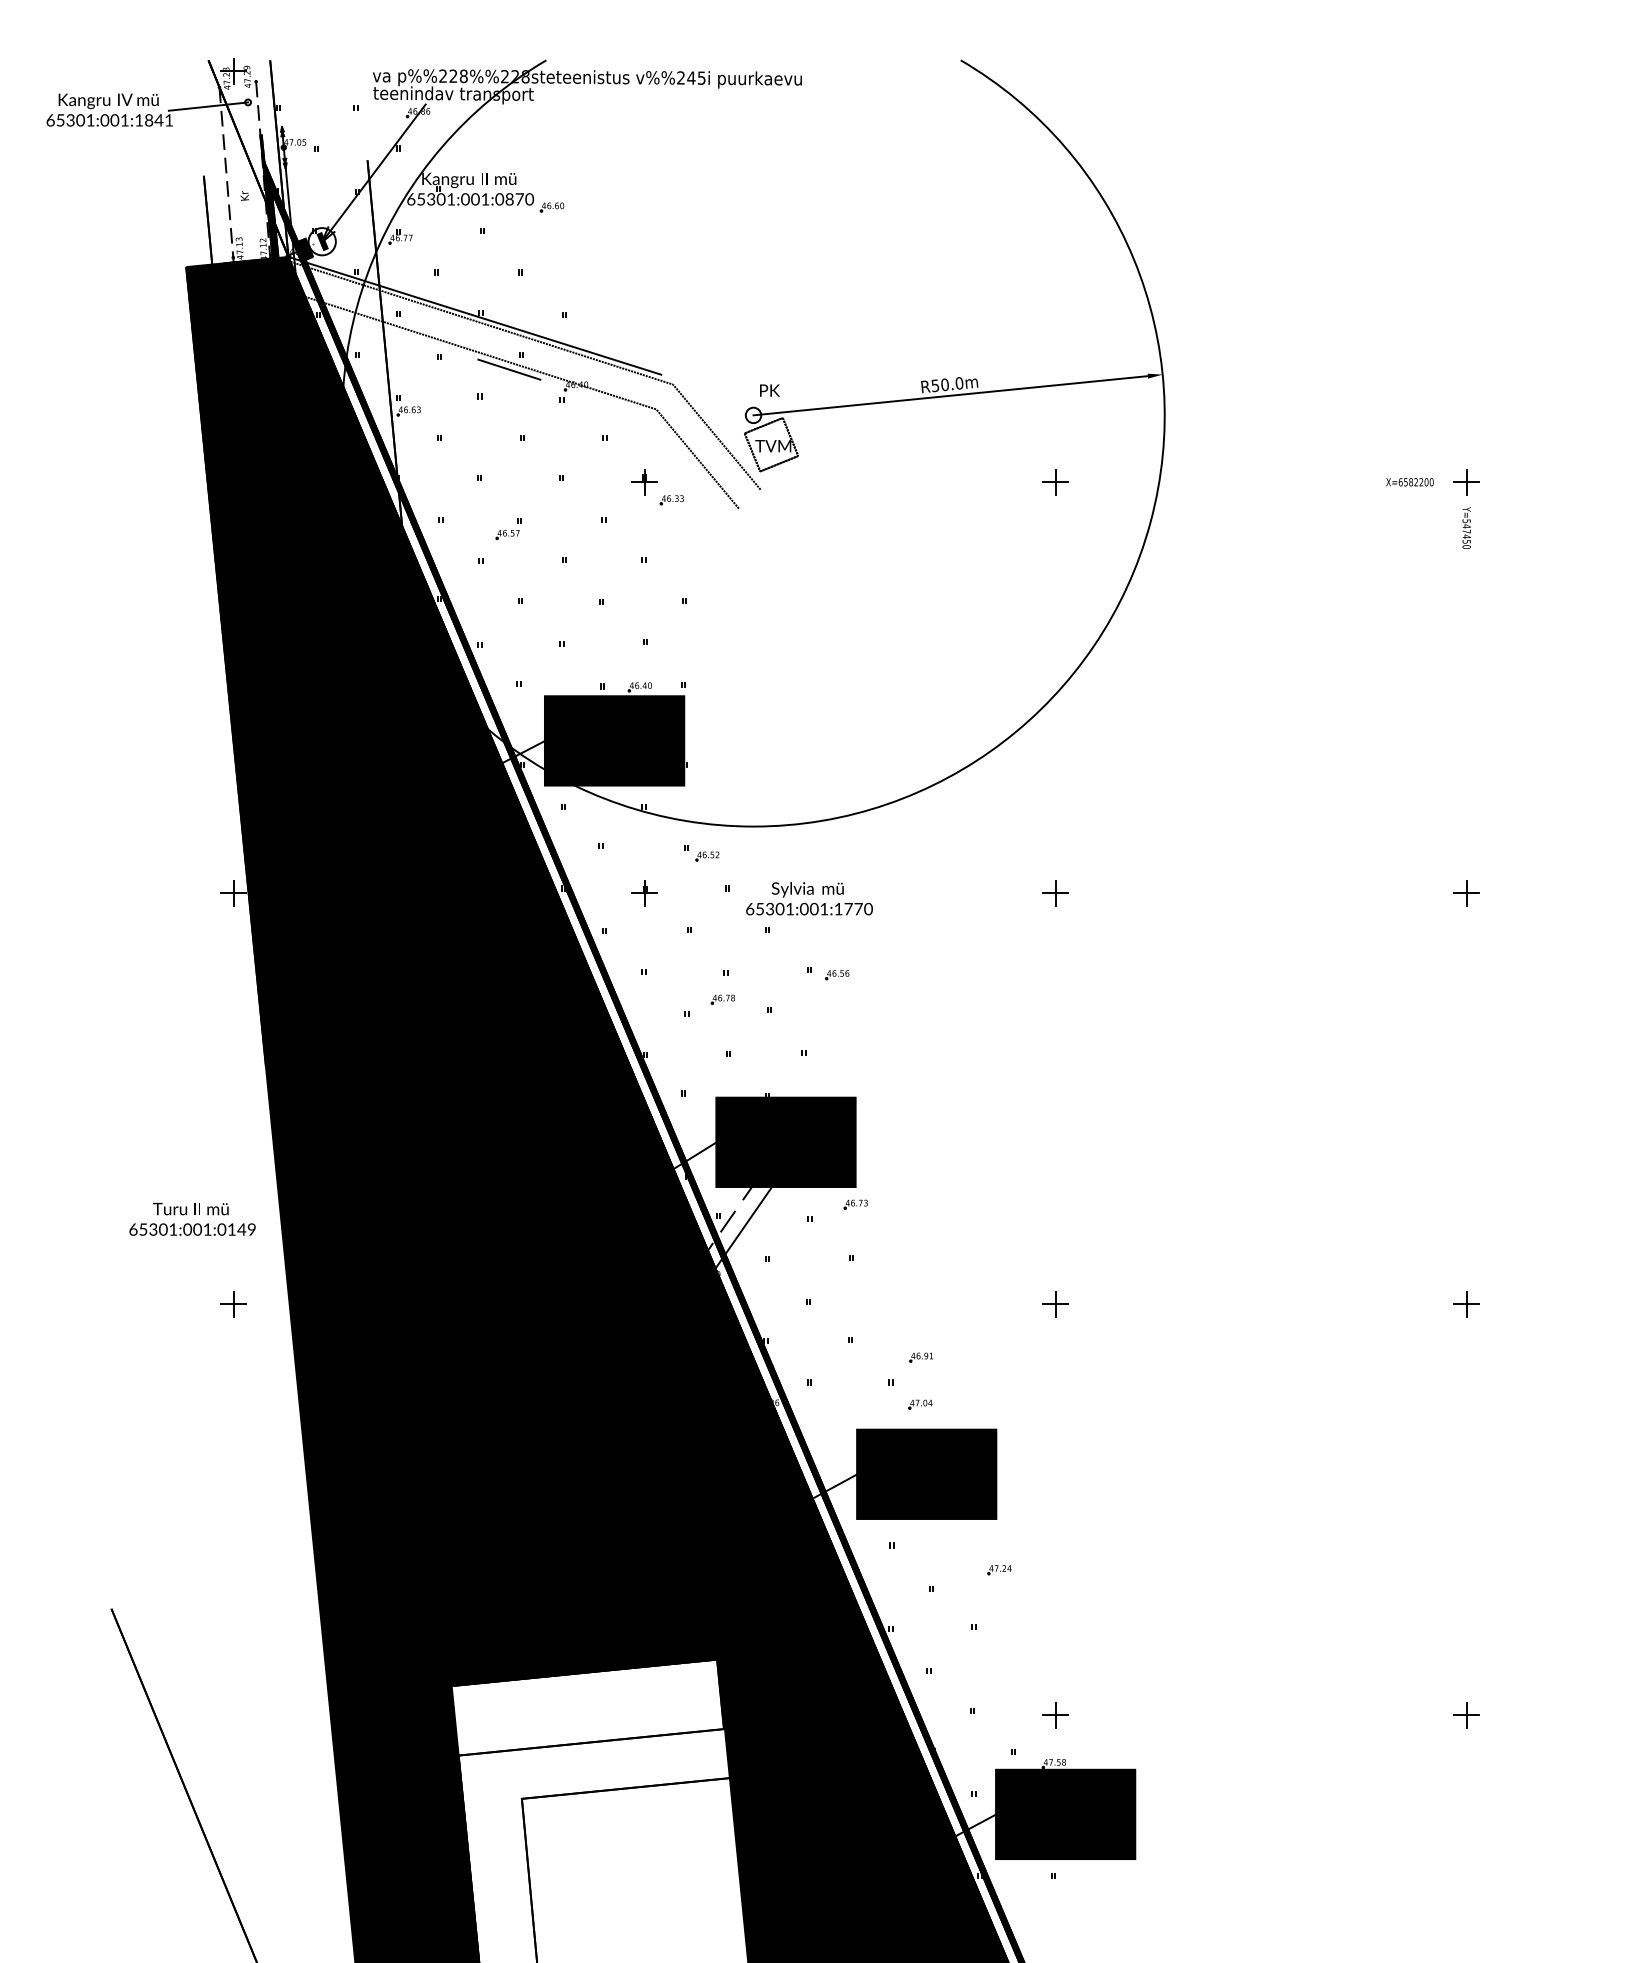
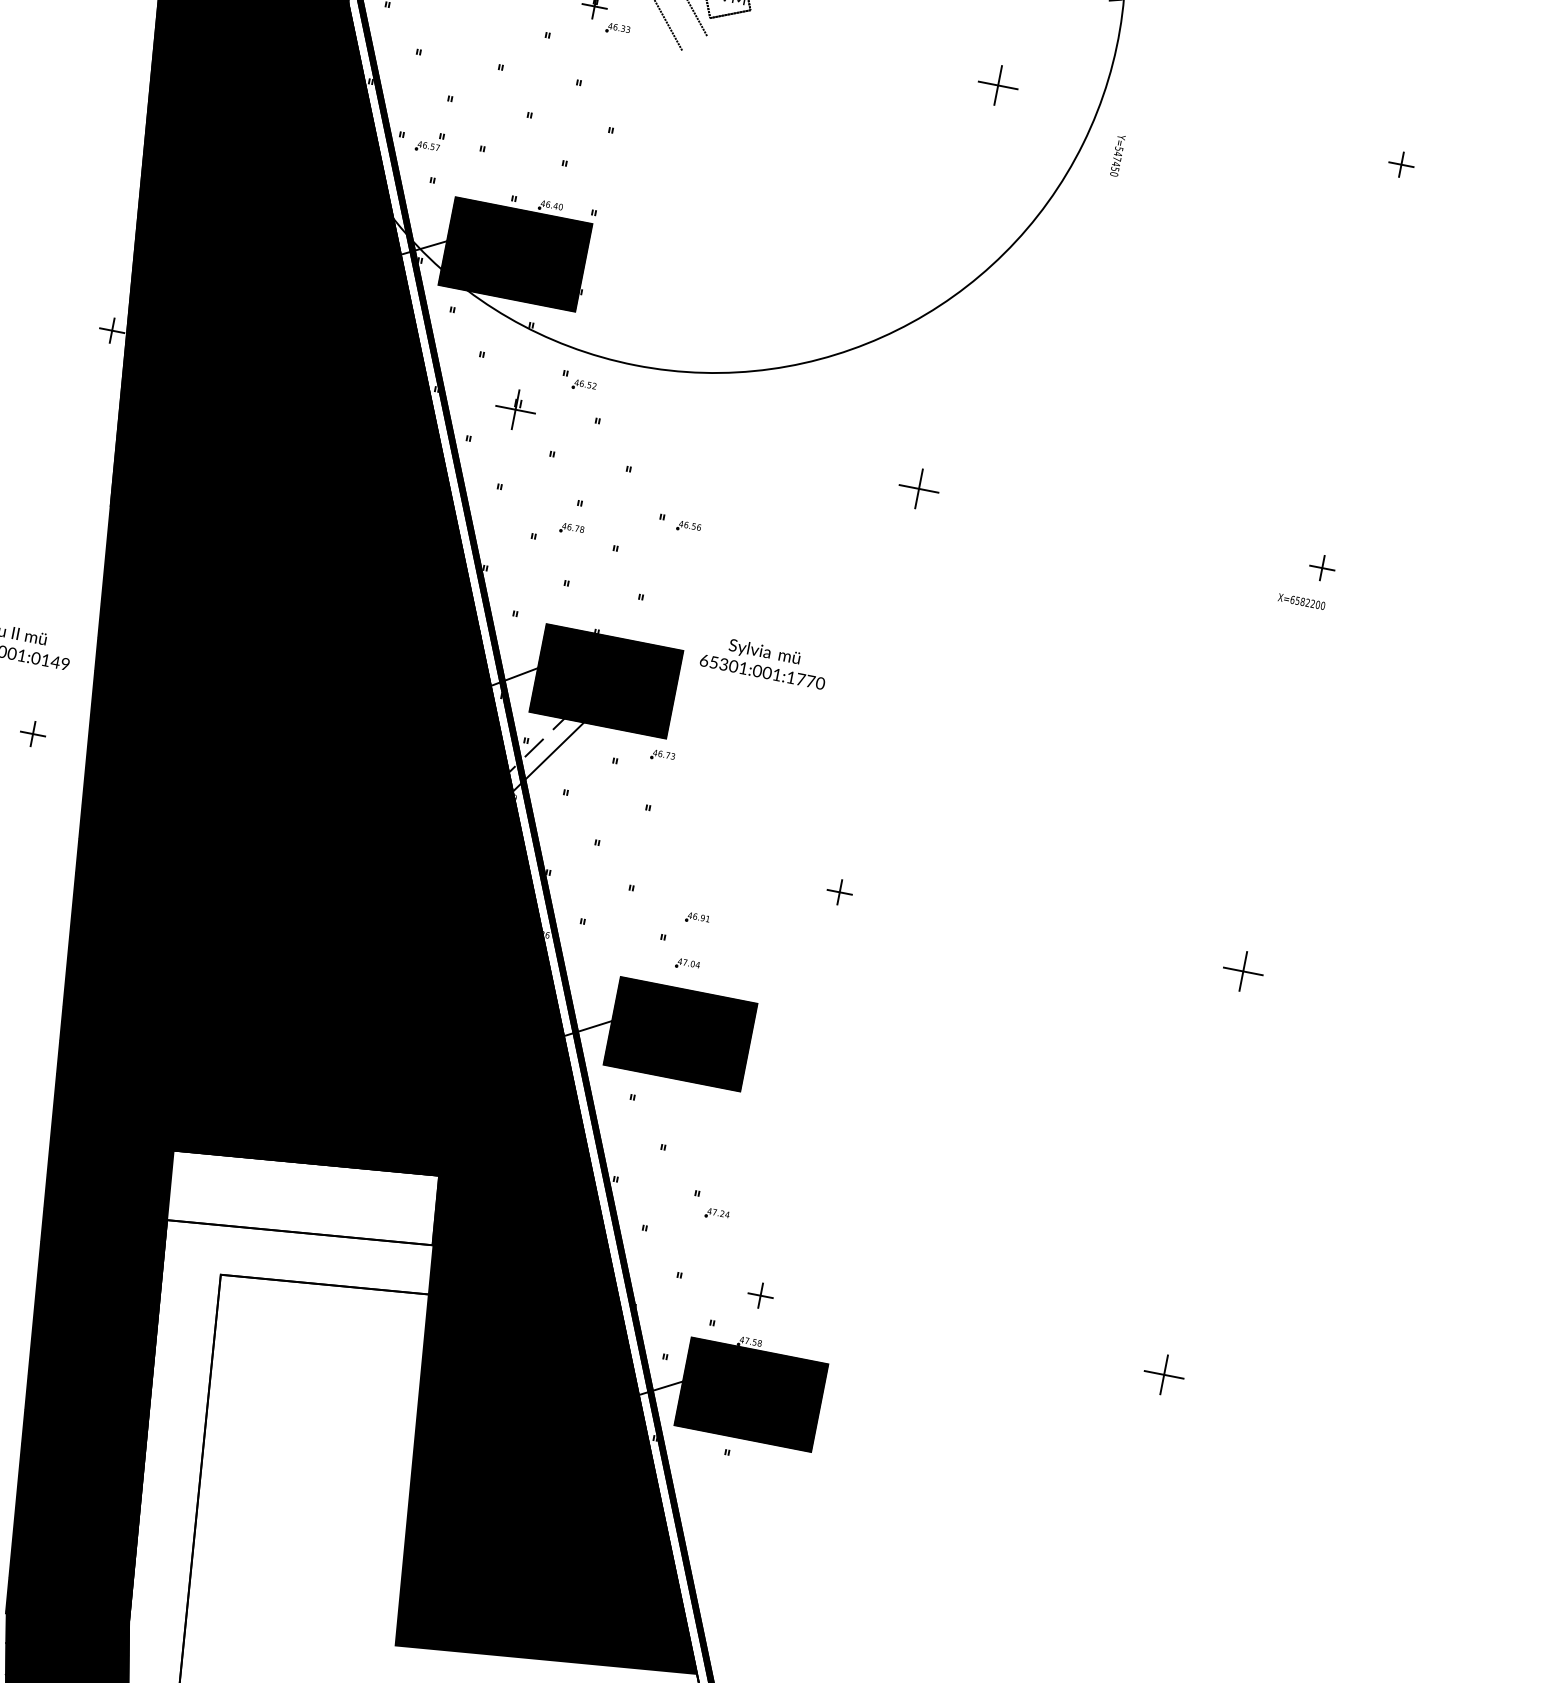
part: (1055, 482) -> (997, 85), size x1.6
text: (1409, 482) -> (1301, 601), moved
text: (1466, 527) -> (1117, 155), moved
part: (508, 529) -> (429, 142), moved
part: (644, 893) -> (515, 409), size x1.6
part: (1055, 893) -> (918, 489), size x1.6
text: (809, 898) -> (764, 661), moved
part: (1466, 1304) -> (1242, 971), size x1.6
part: (999, 1570) -> (717, 1214), moved
part: (1466, 1715) -> (1163, 1374), size x1.6

